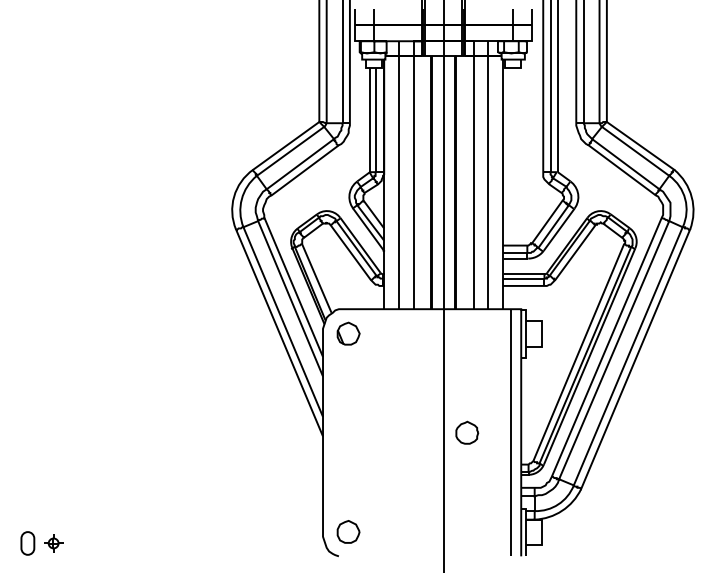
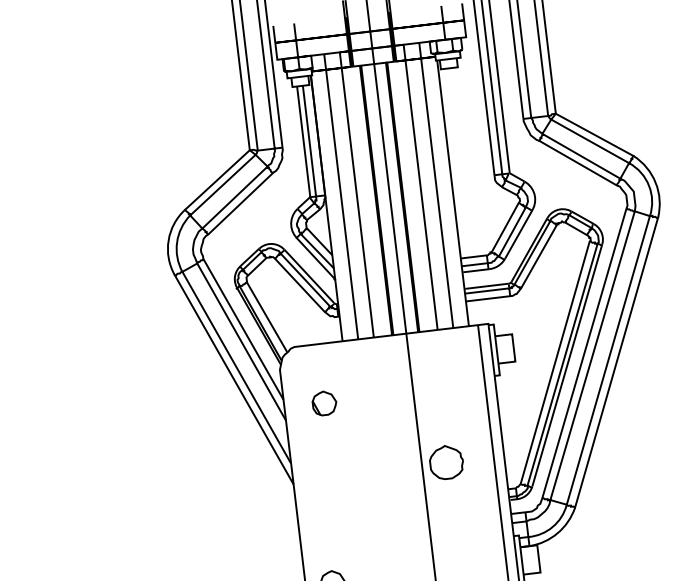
part: (348, 333) -> (324, 403), moved
part: (467, 432) -> (446, 461), size x1.4

